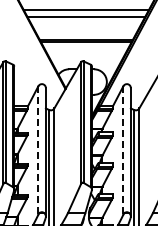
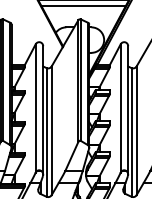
line: (86, 48) -> (83, 6), added
line: (38, 151) -> (35, 109), dashed -> solid
line: (123, 151) -> (120, 109), dashed -> solid

